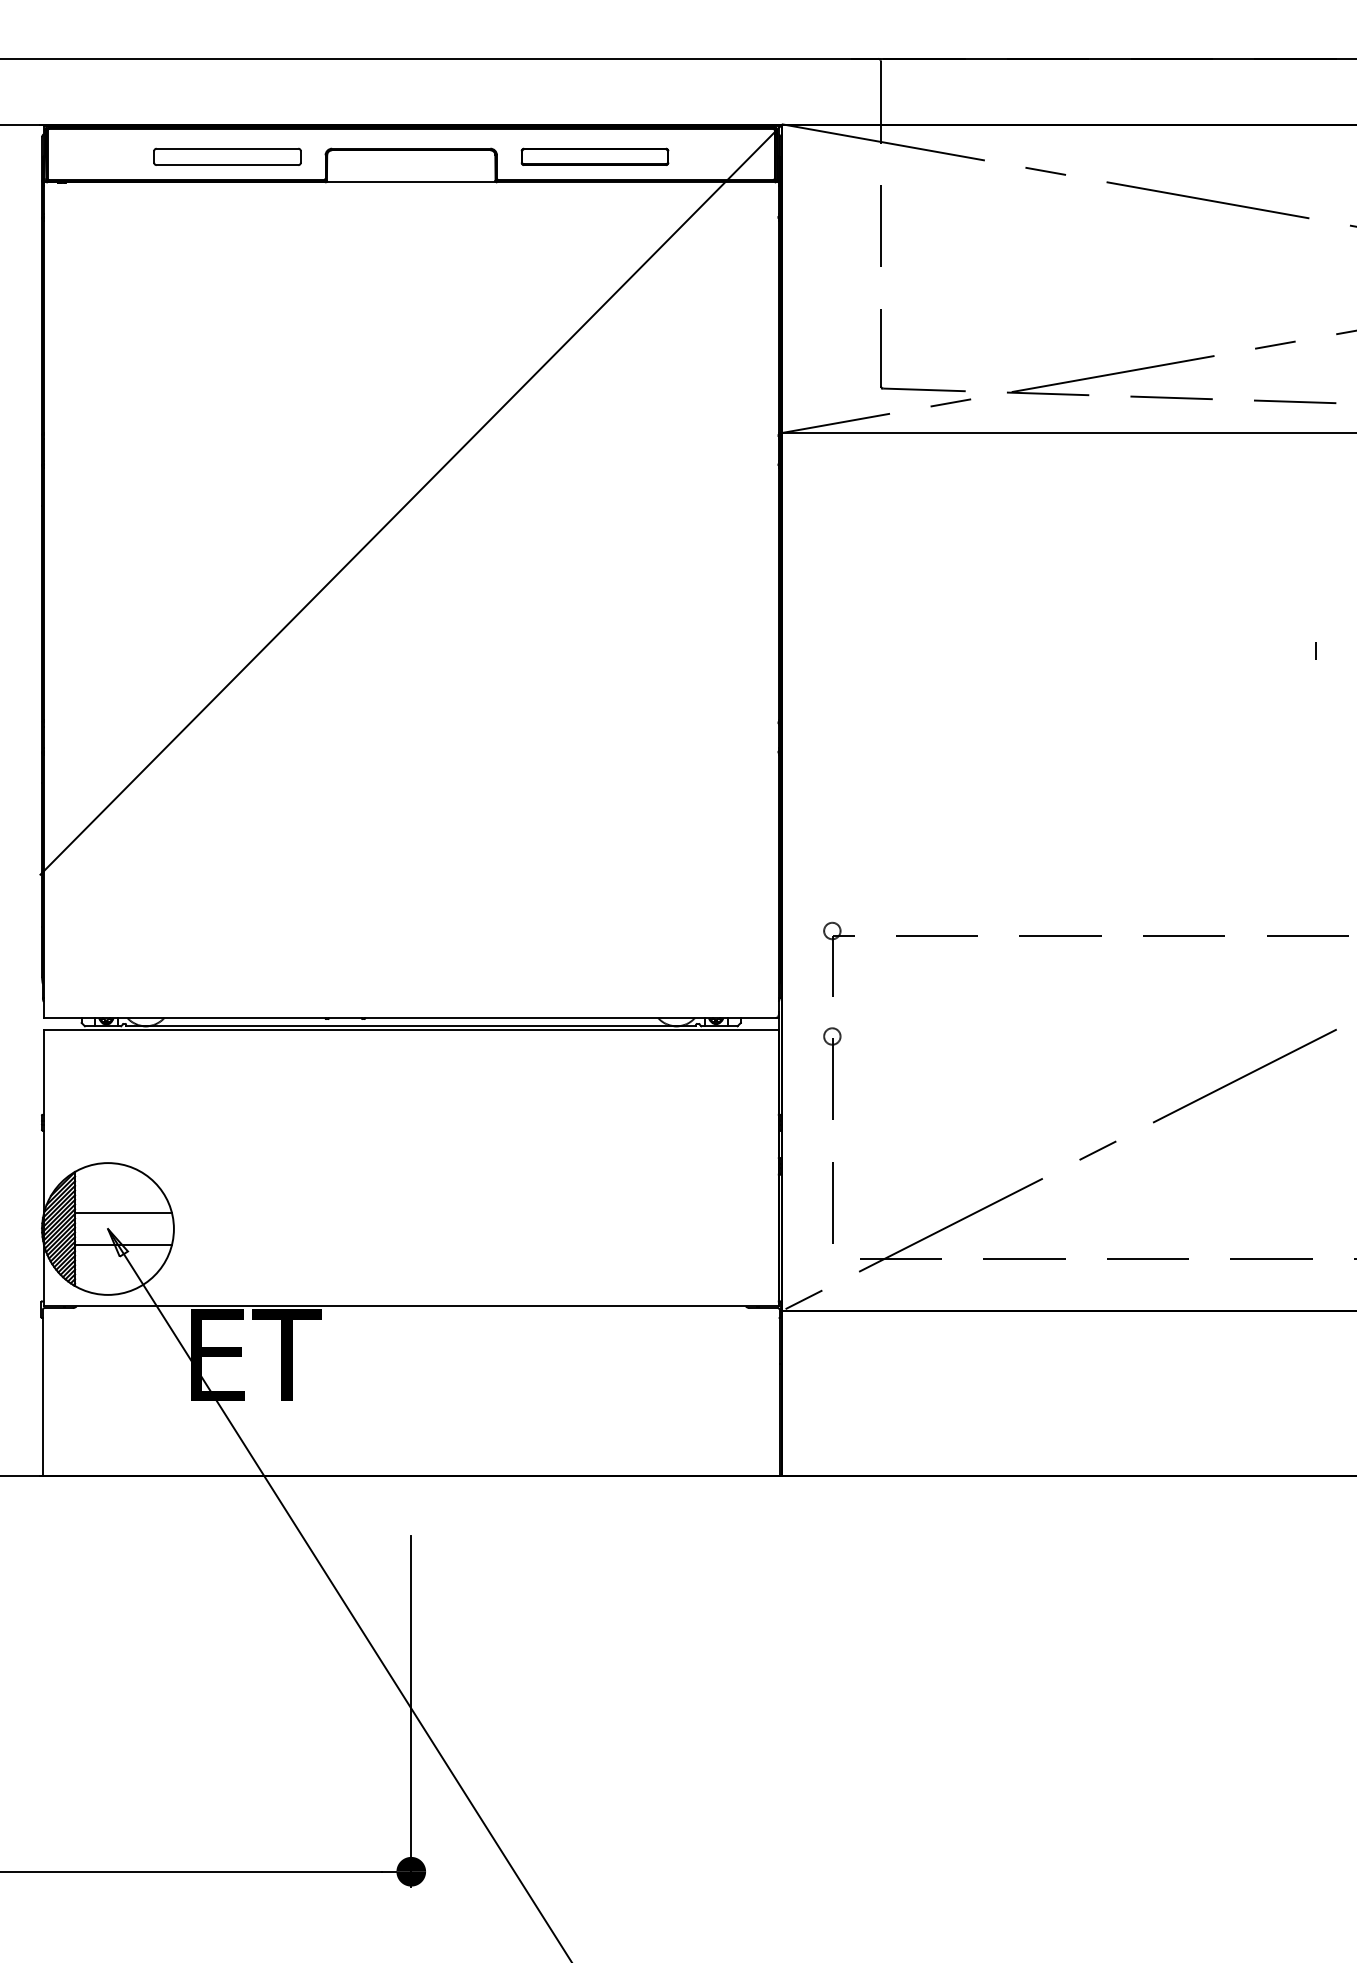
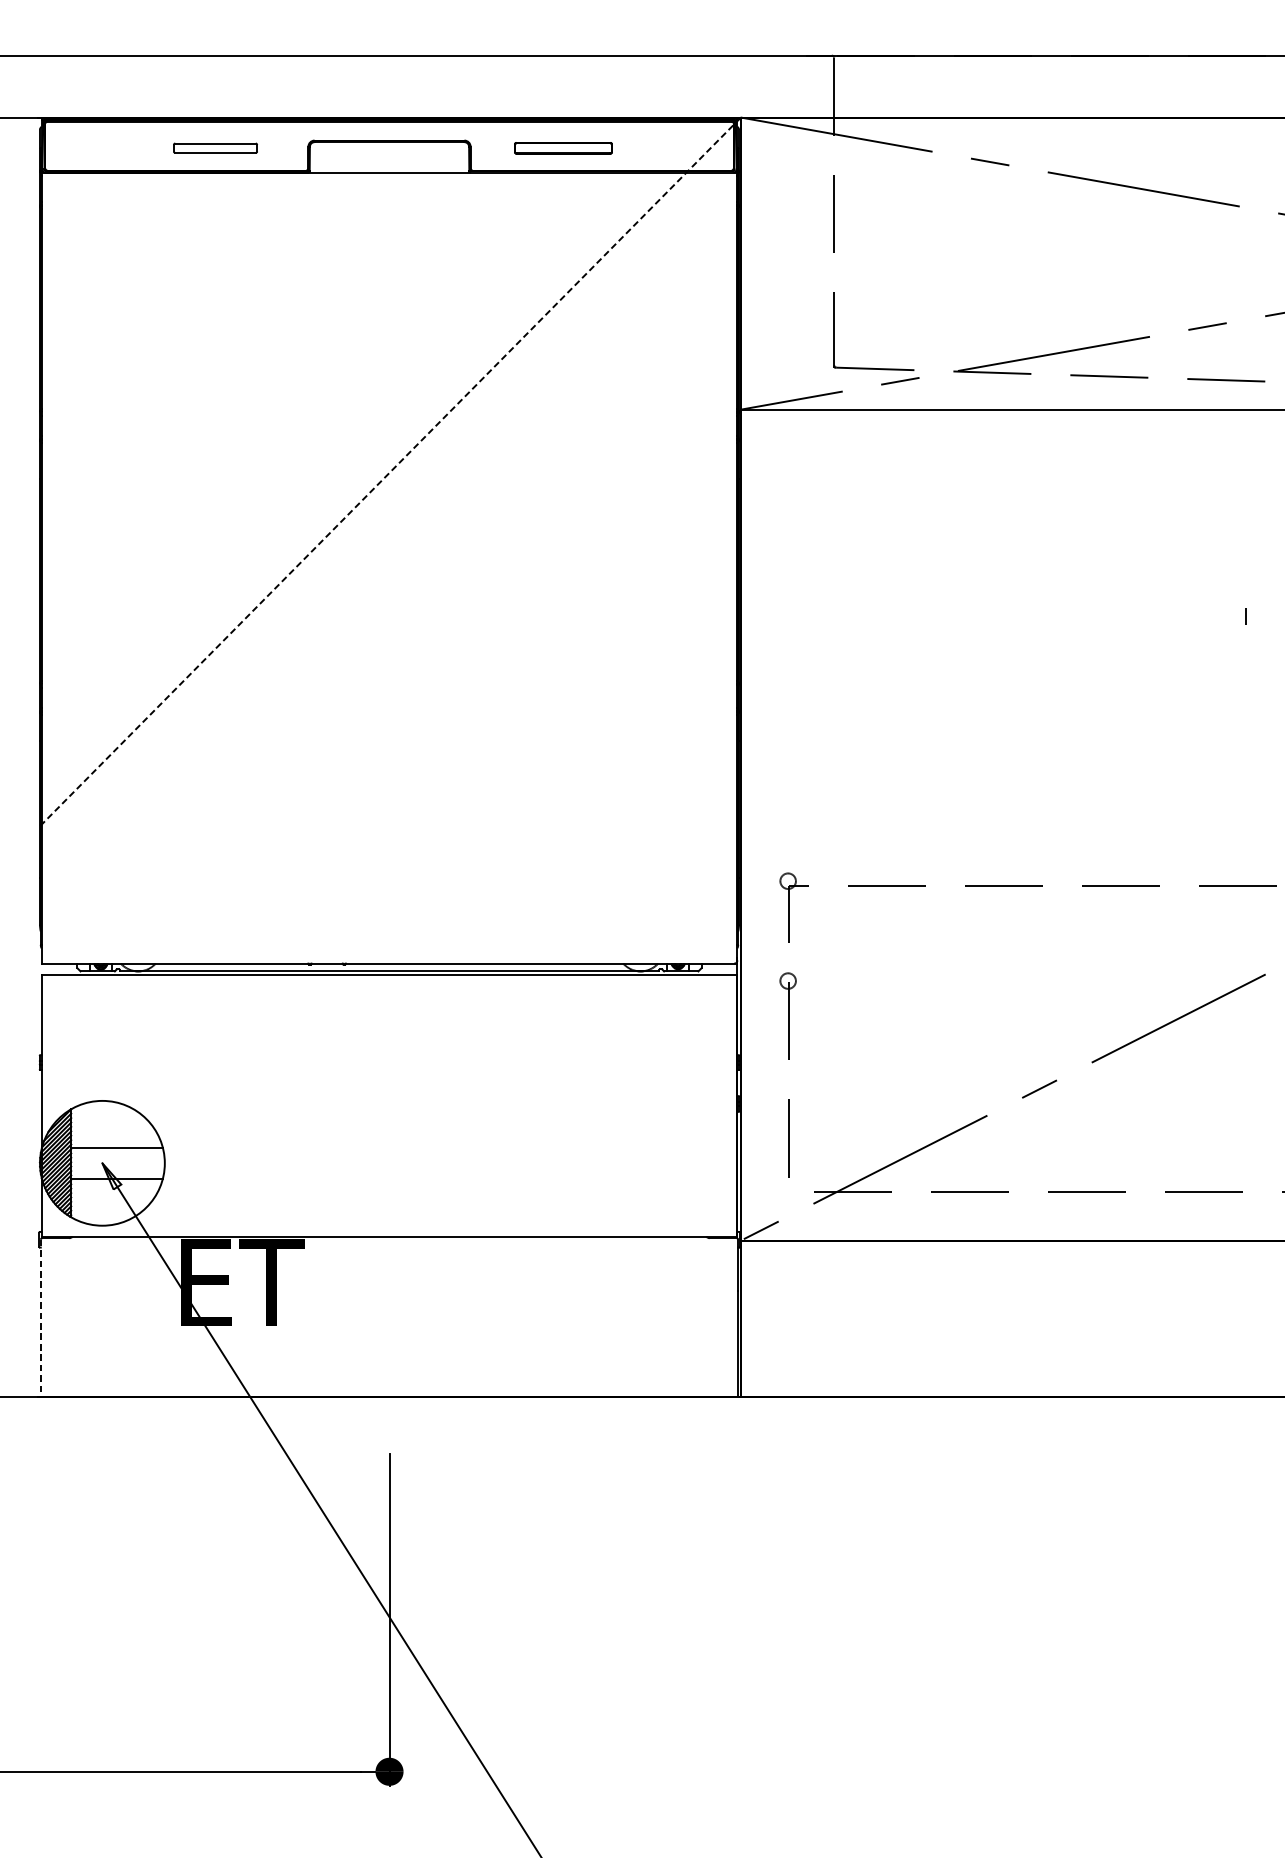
part: (227, 156) -> (215, 147), size x0.6
part: (594, 156) -> (562, 147), size x0.7
line: (410, 500) -> (388, 473), solid -> dashed
line: (42, 1393) -> (40, 1319), solid -> dashed

